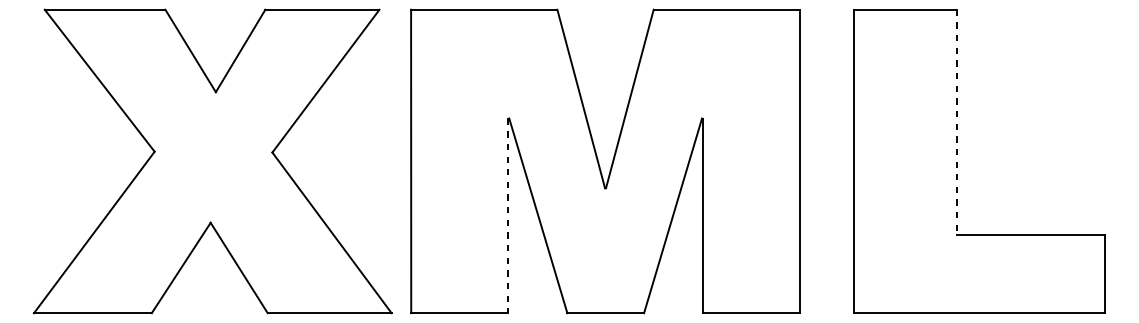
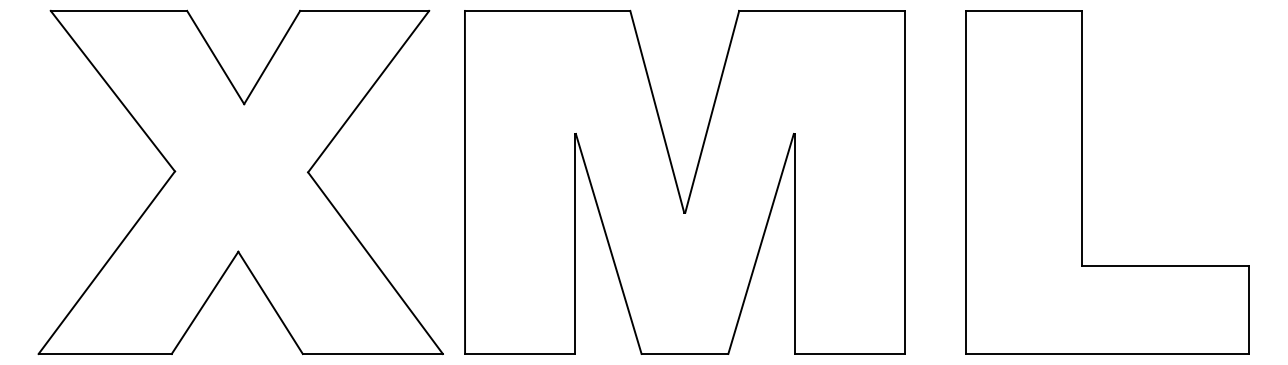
line: (957, 122) -> (1082, 138), dashed -> solid
line: (508, 216) -> (574, 244), dashed -> solid

